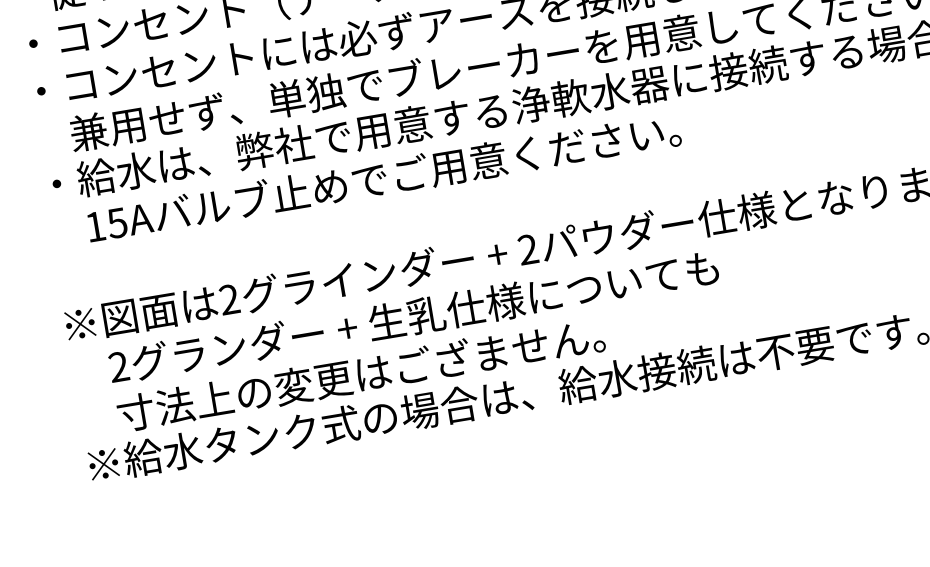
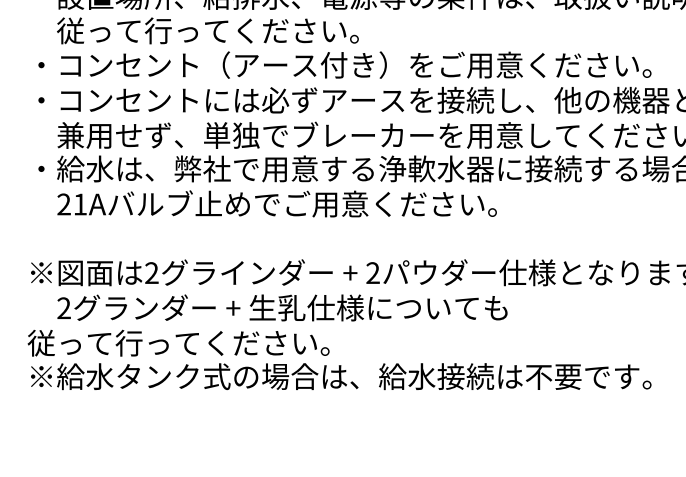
text: (105, 225) -> (71, 204), 15A -> 21A
text: (340, 377) -> (222, 342), 寸法上の変更はござません。 -> 従って行ってください。

